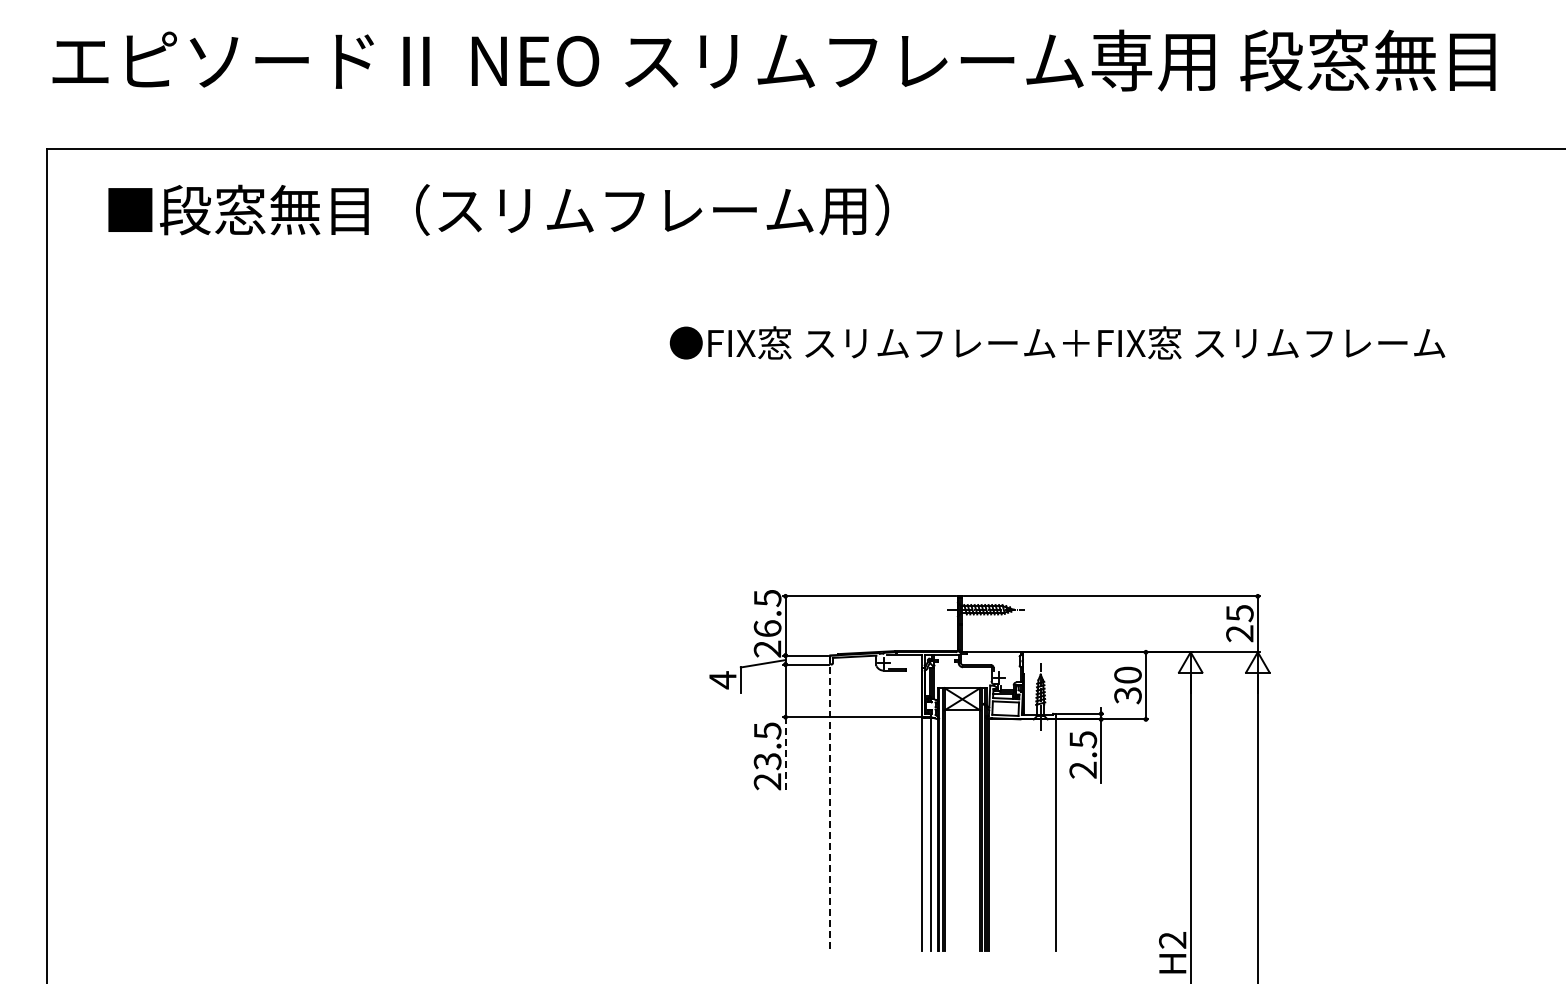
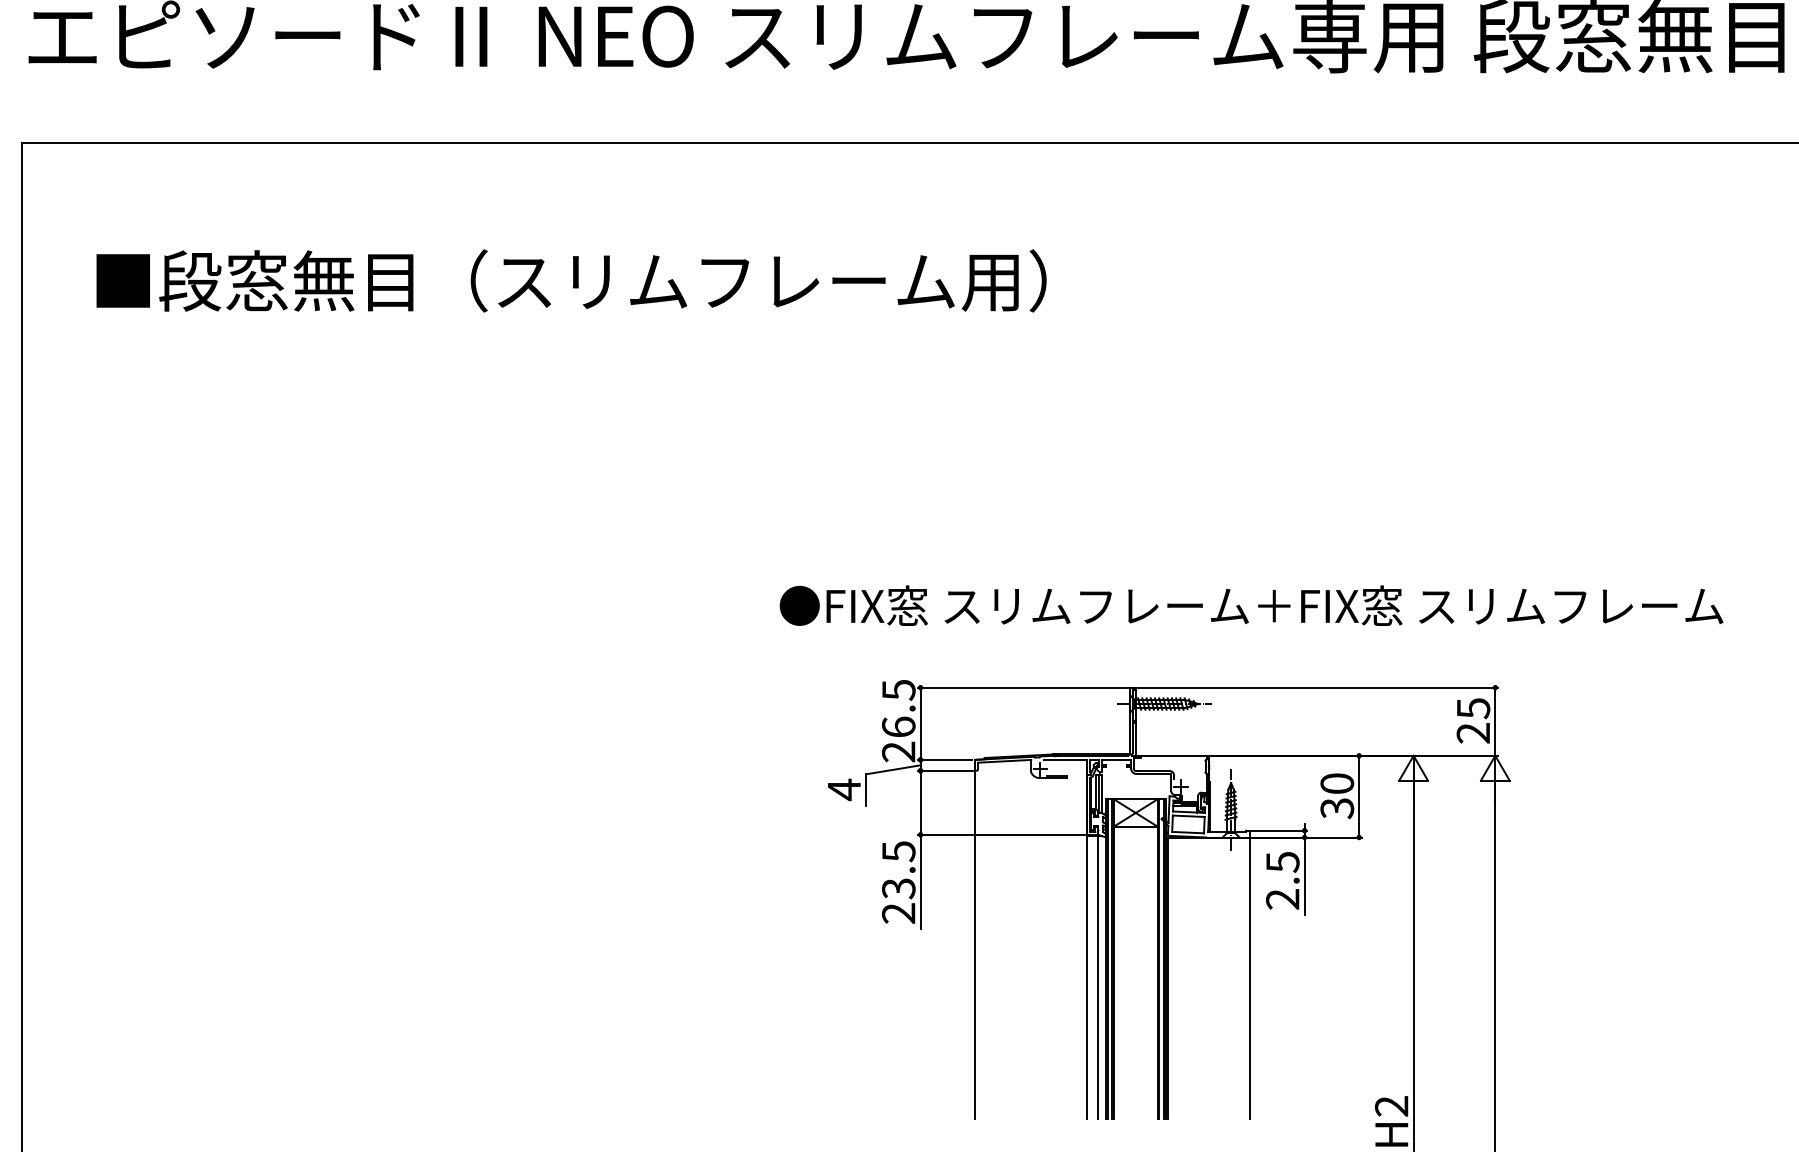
text: (498, 209) -> (571, 280), moved
text: (1057, 342) -> (1251, 605), moved
line: (785, 755) -> (920, 881), dashed -> solid
line: (830, 803) -> (975, 939), dashed -> solid

